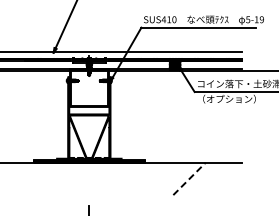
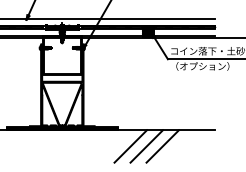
line: (157, 178) -> (130, 146), added
line: (173, 178) -> (146, 146), added
line: (189, 178) -> (162, 146), dashed -> solid

